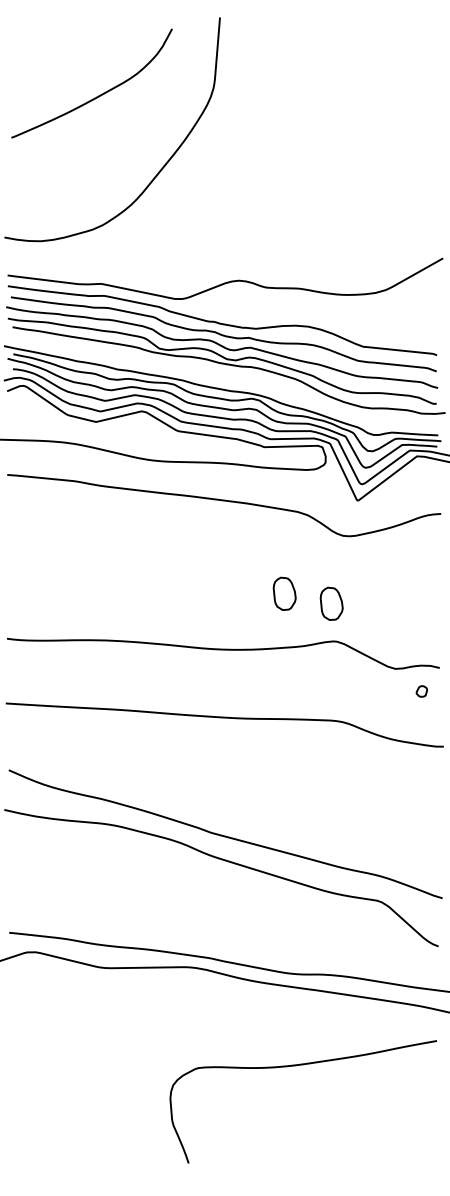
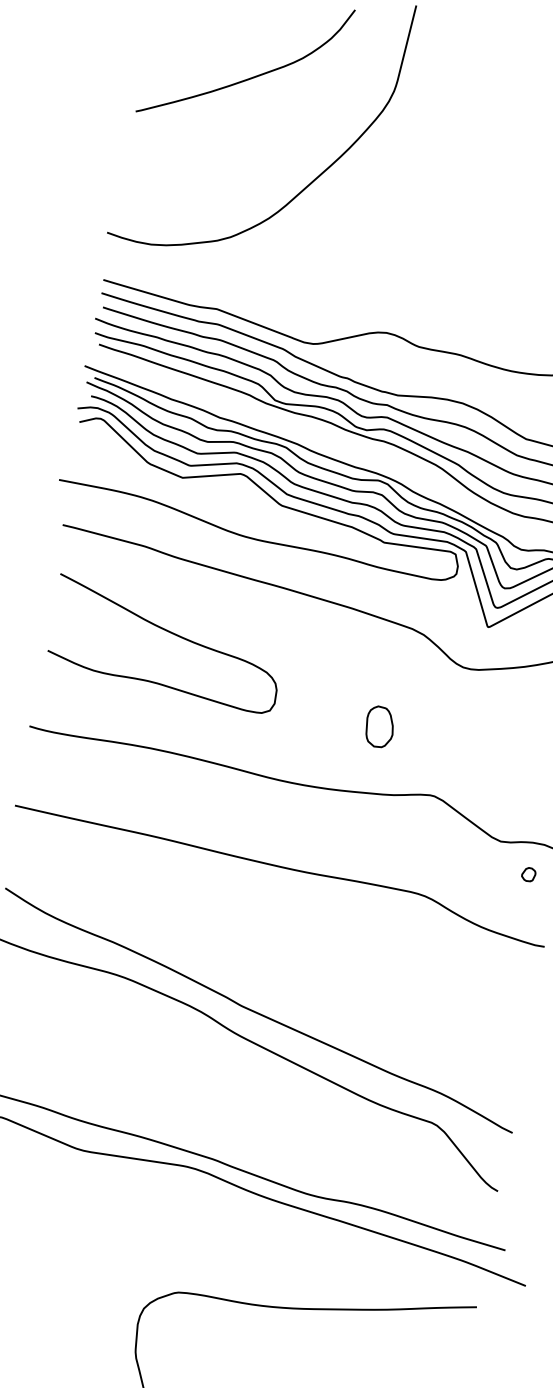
curve: (107, 547) -> (171, 634), added
part: (331, 603) -> (435, 748), removed

